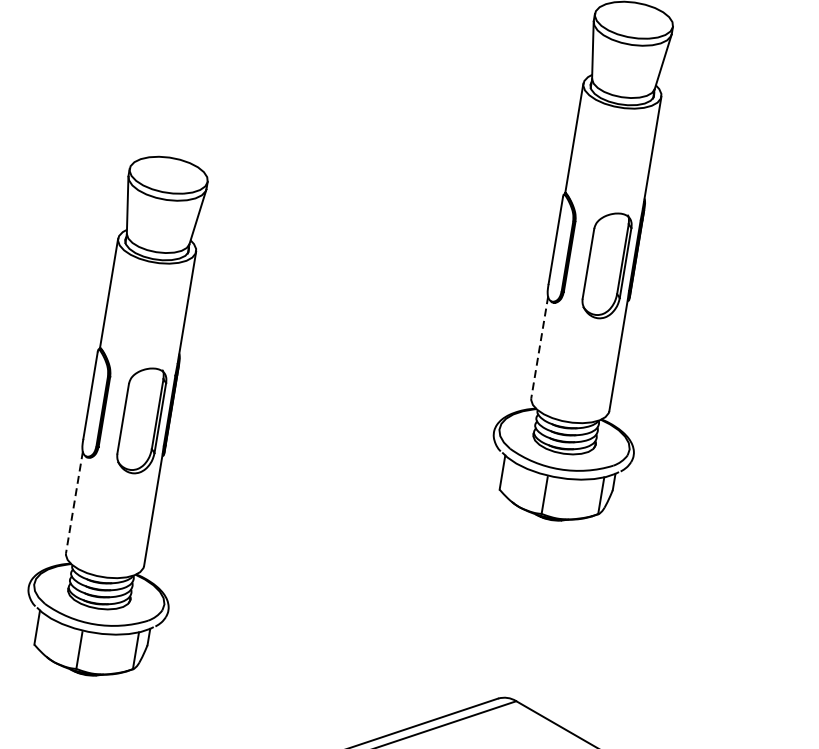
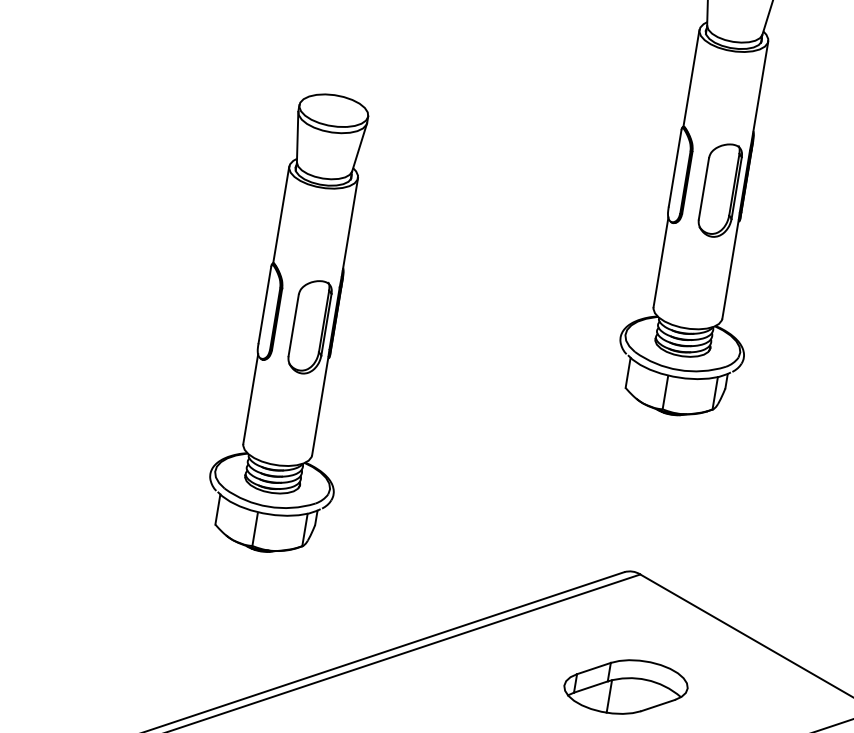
line: (539, 347) -> (660, 262), dashed -> solid
line: (74, 502) -> (250, 399), dashed -> solid

